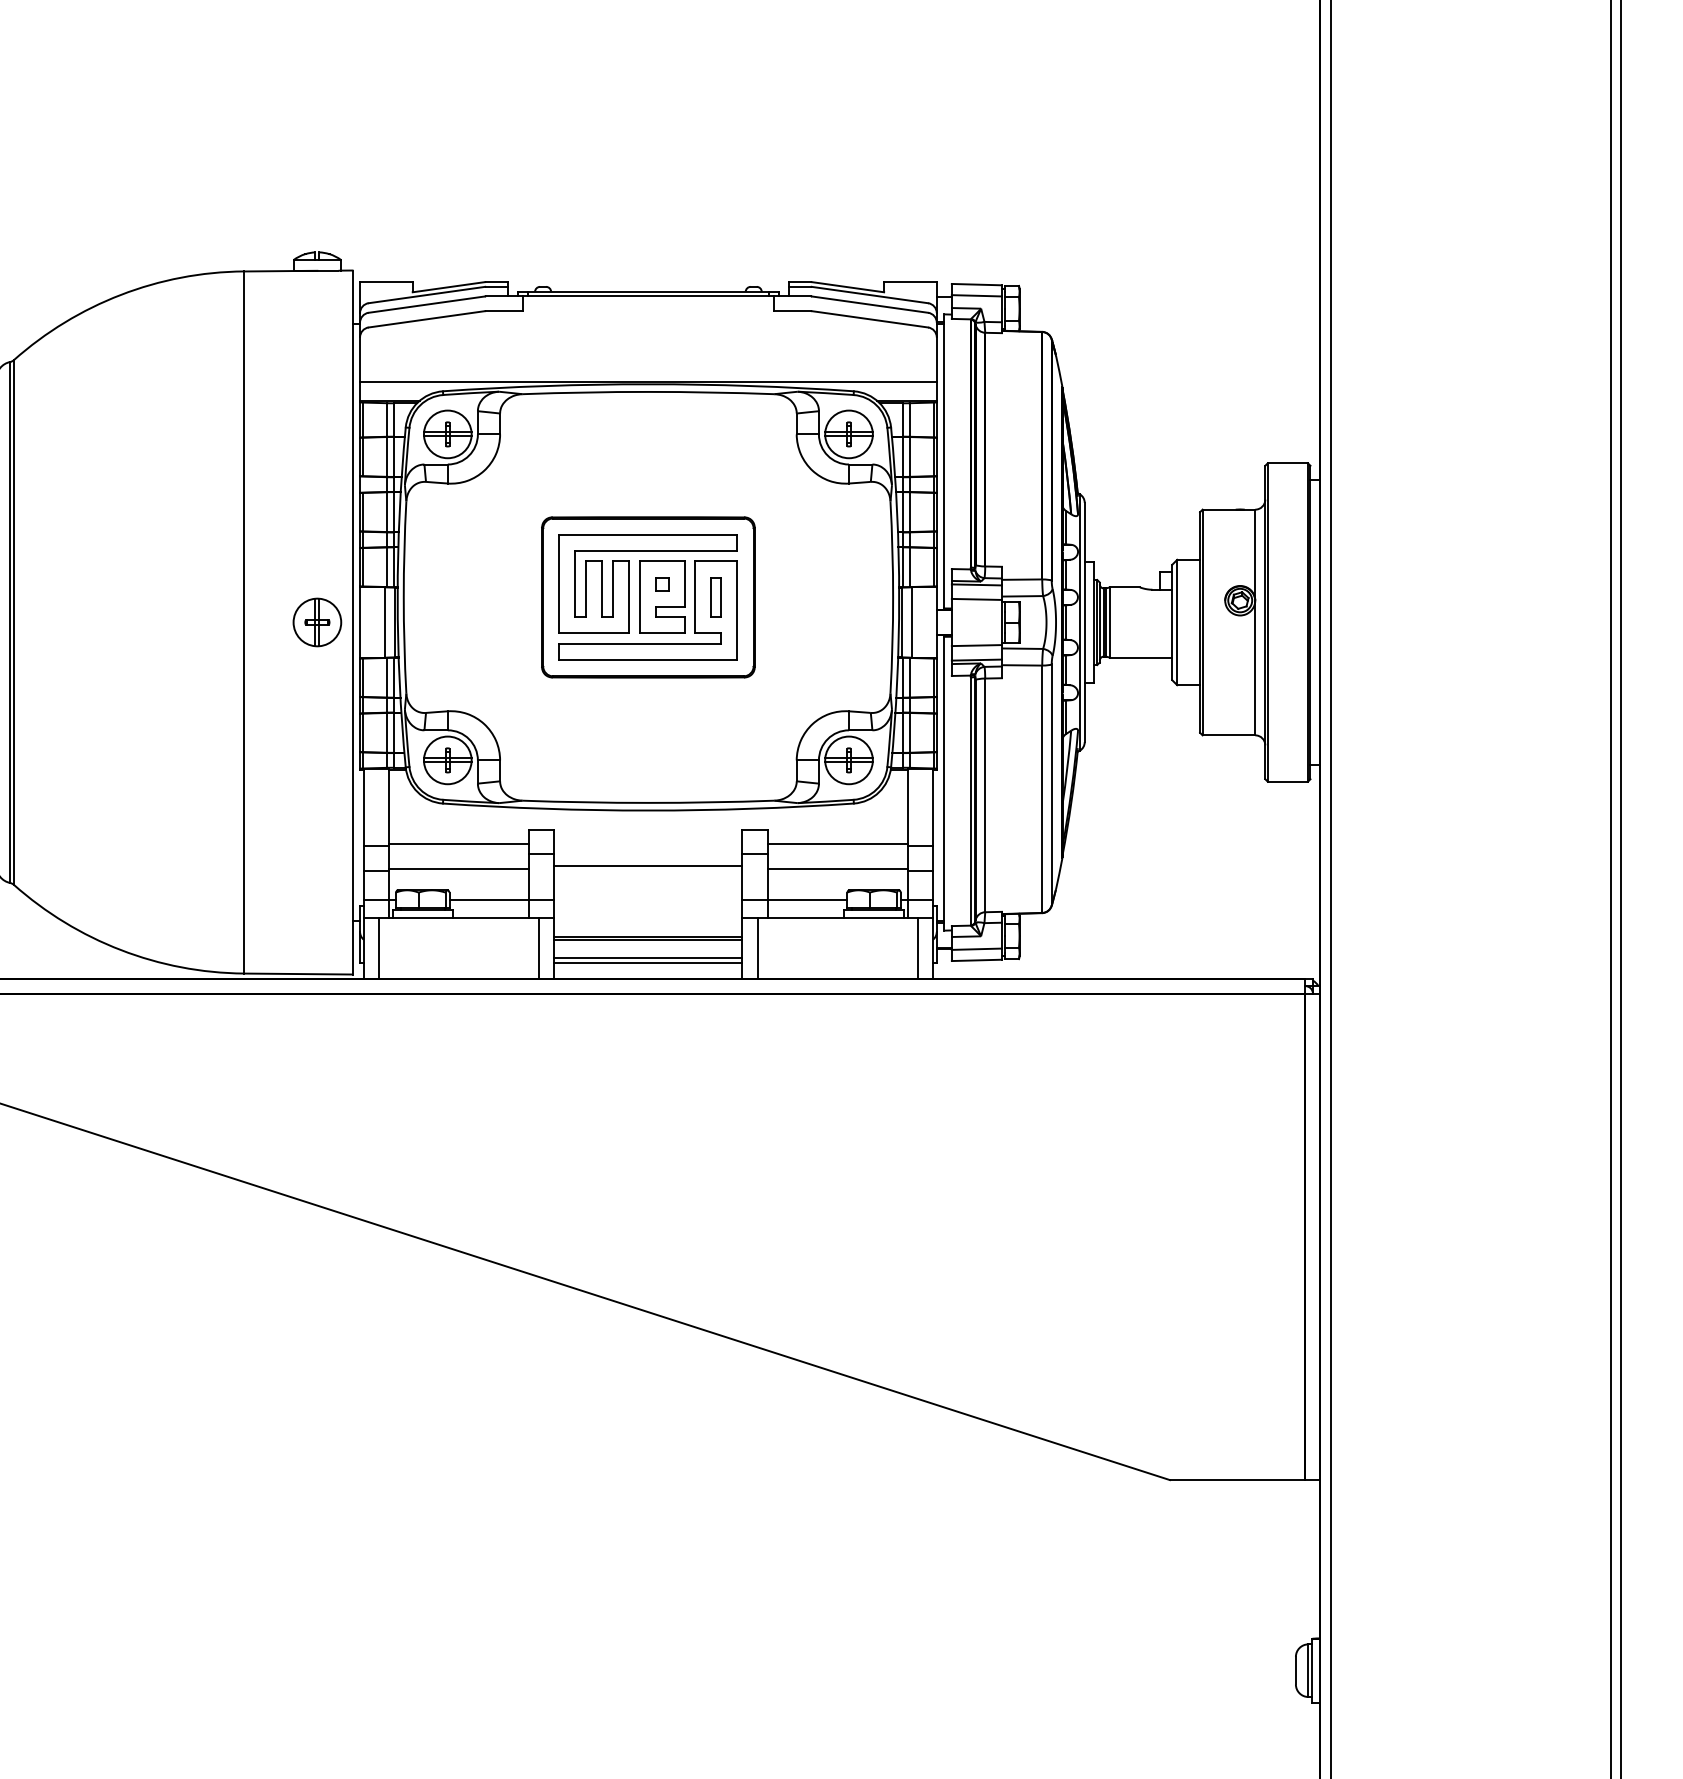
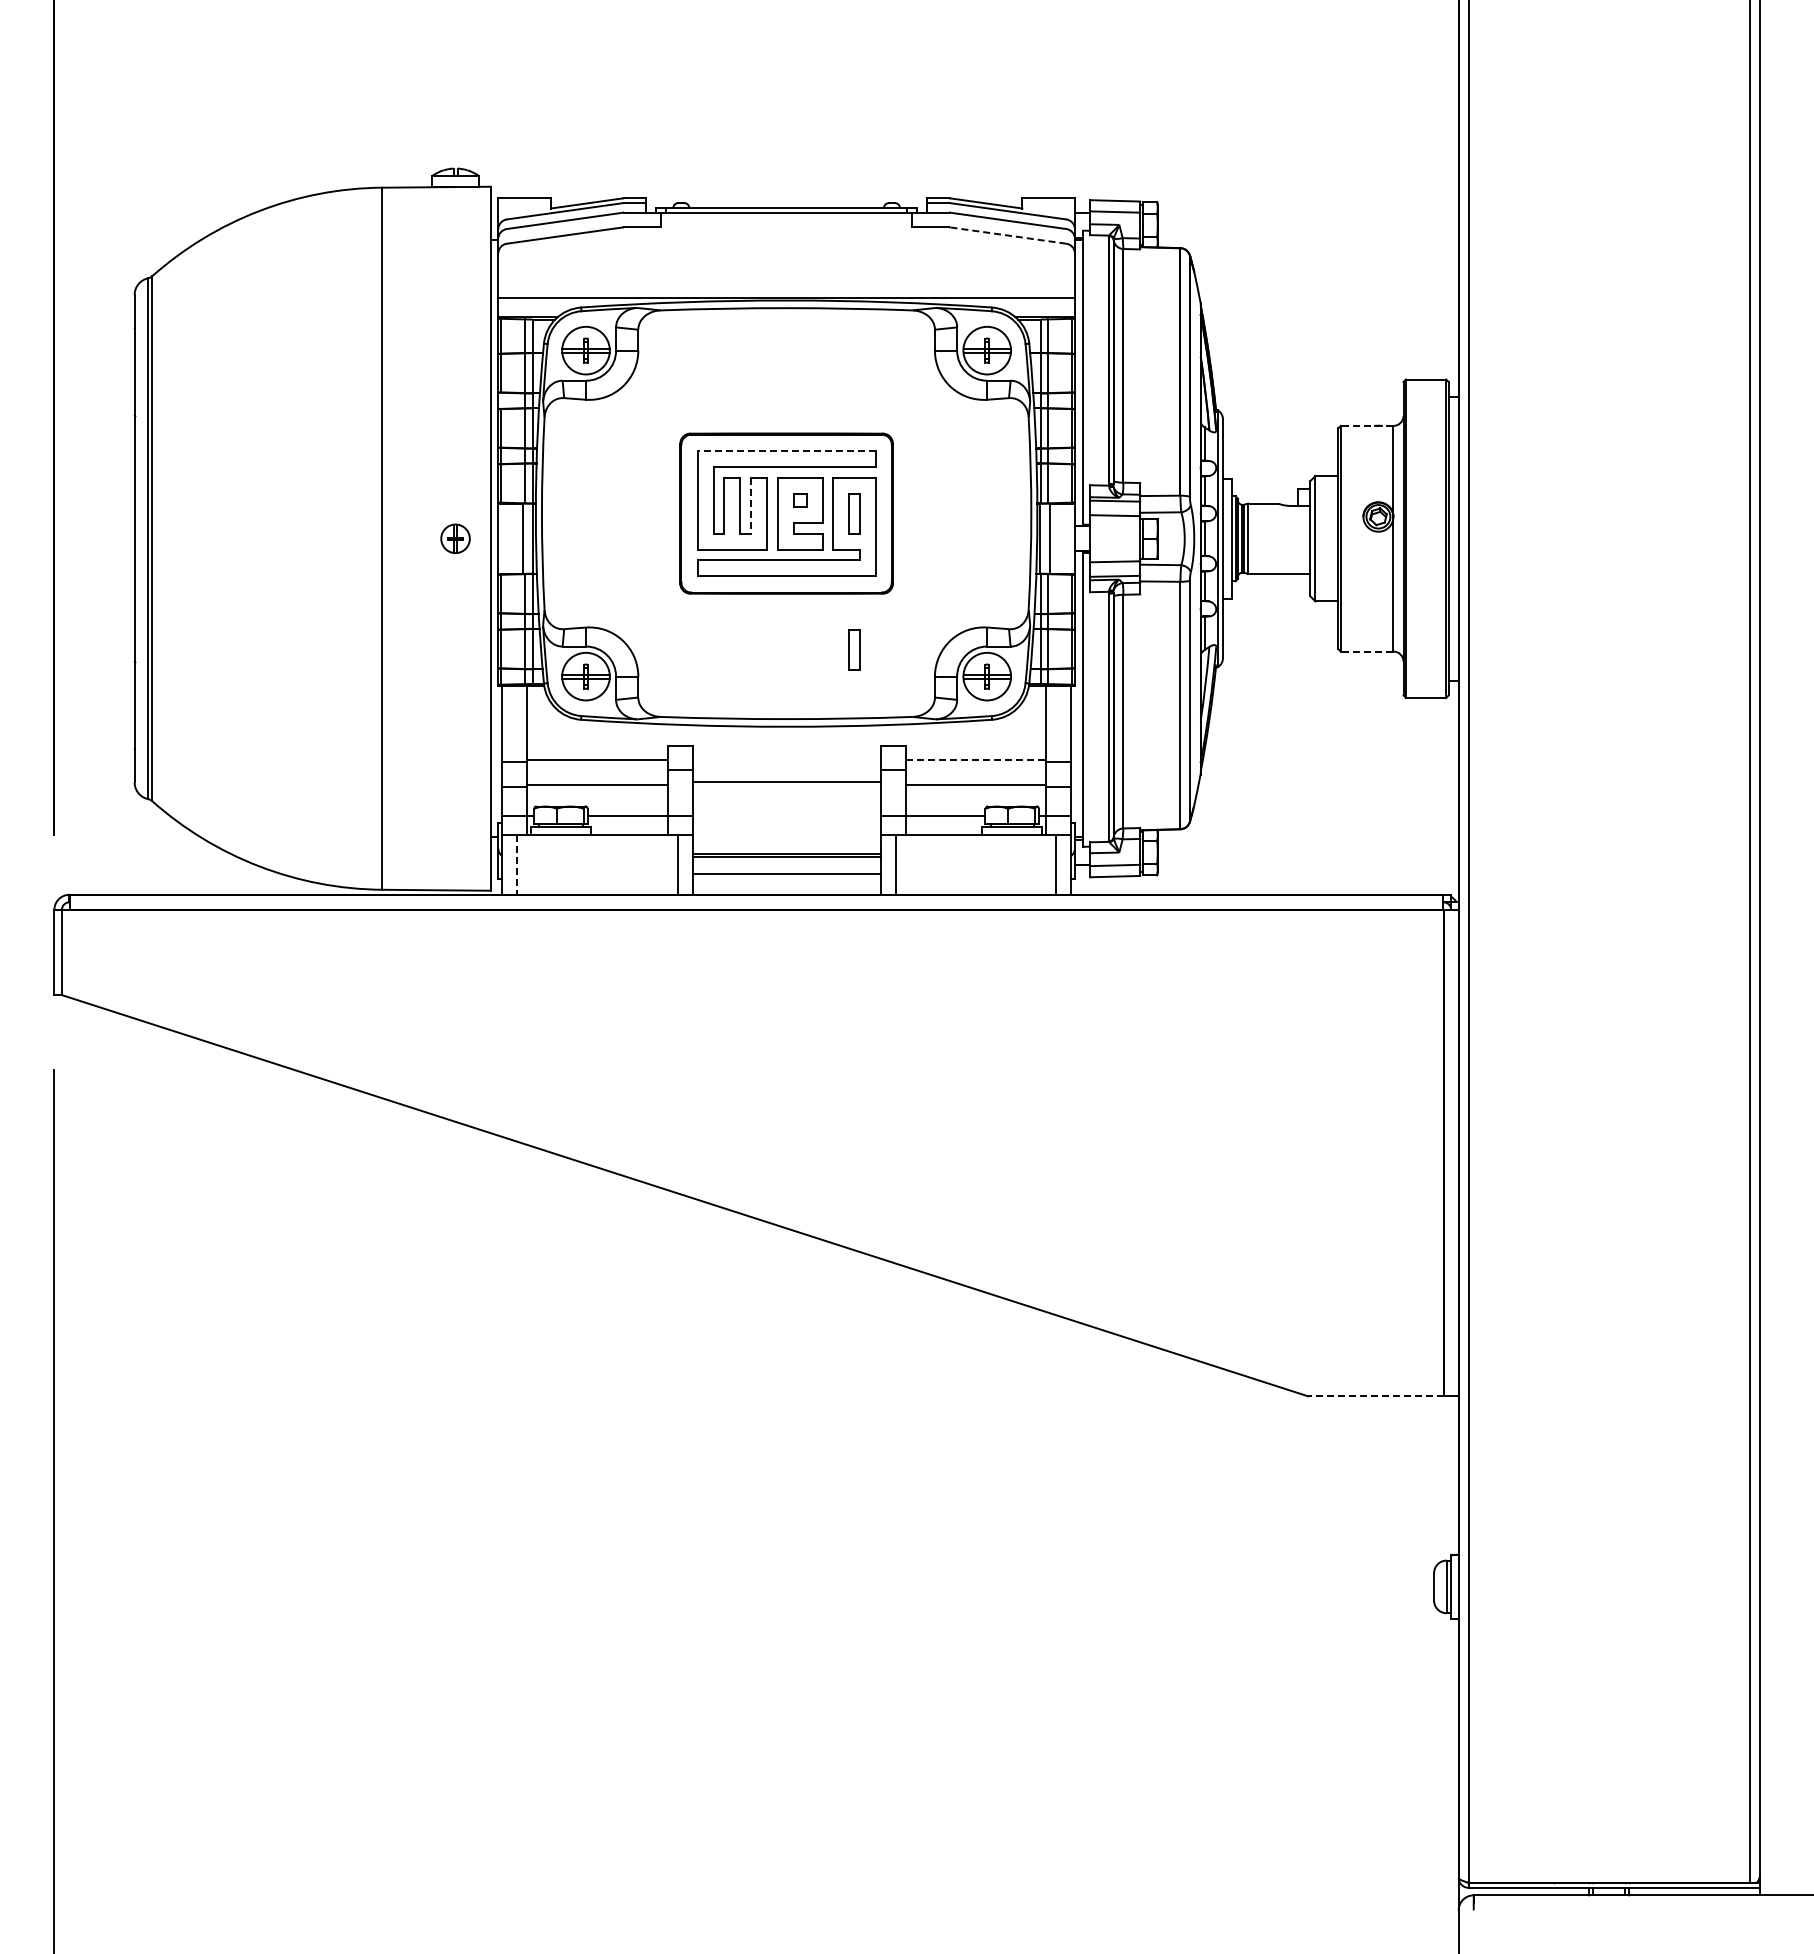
line: (870, 319) -> (1008, 235), solid -> dashed
line: (1228, 509) -> (1366, 425), solid -> dashed
line: (648, 534) -> (786, 450), solid -> dashed
line: (613, 589) -> (751, 505), solid -> dashed
part: (317, 622) -> (455, 538), size x0.6
part: (716, 733) -> (854, 649), added
line: (1228, 735) -> (1366, 651), solid -> dashed
line: (838, 844) -> (976, 760), solid -> dashed
line: (379, 949) -> (517, 865), solid -> dashed
line: (648, 963) -> (786, 879), removed
line: (1237, 1480) -> (1375, 1396), solid -> dashed

